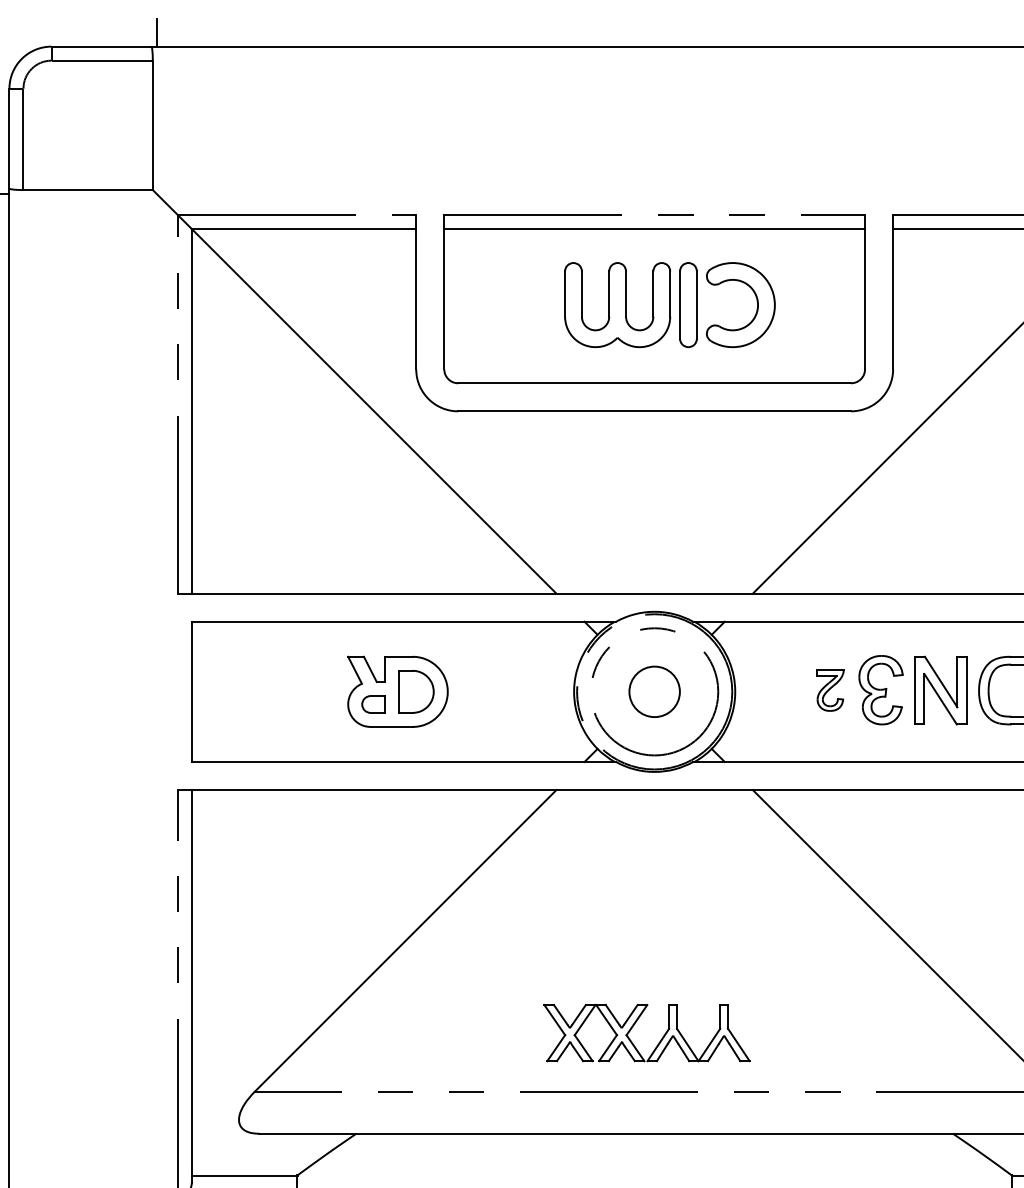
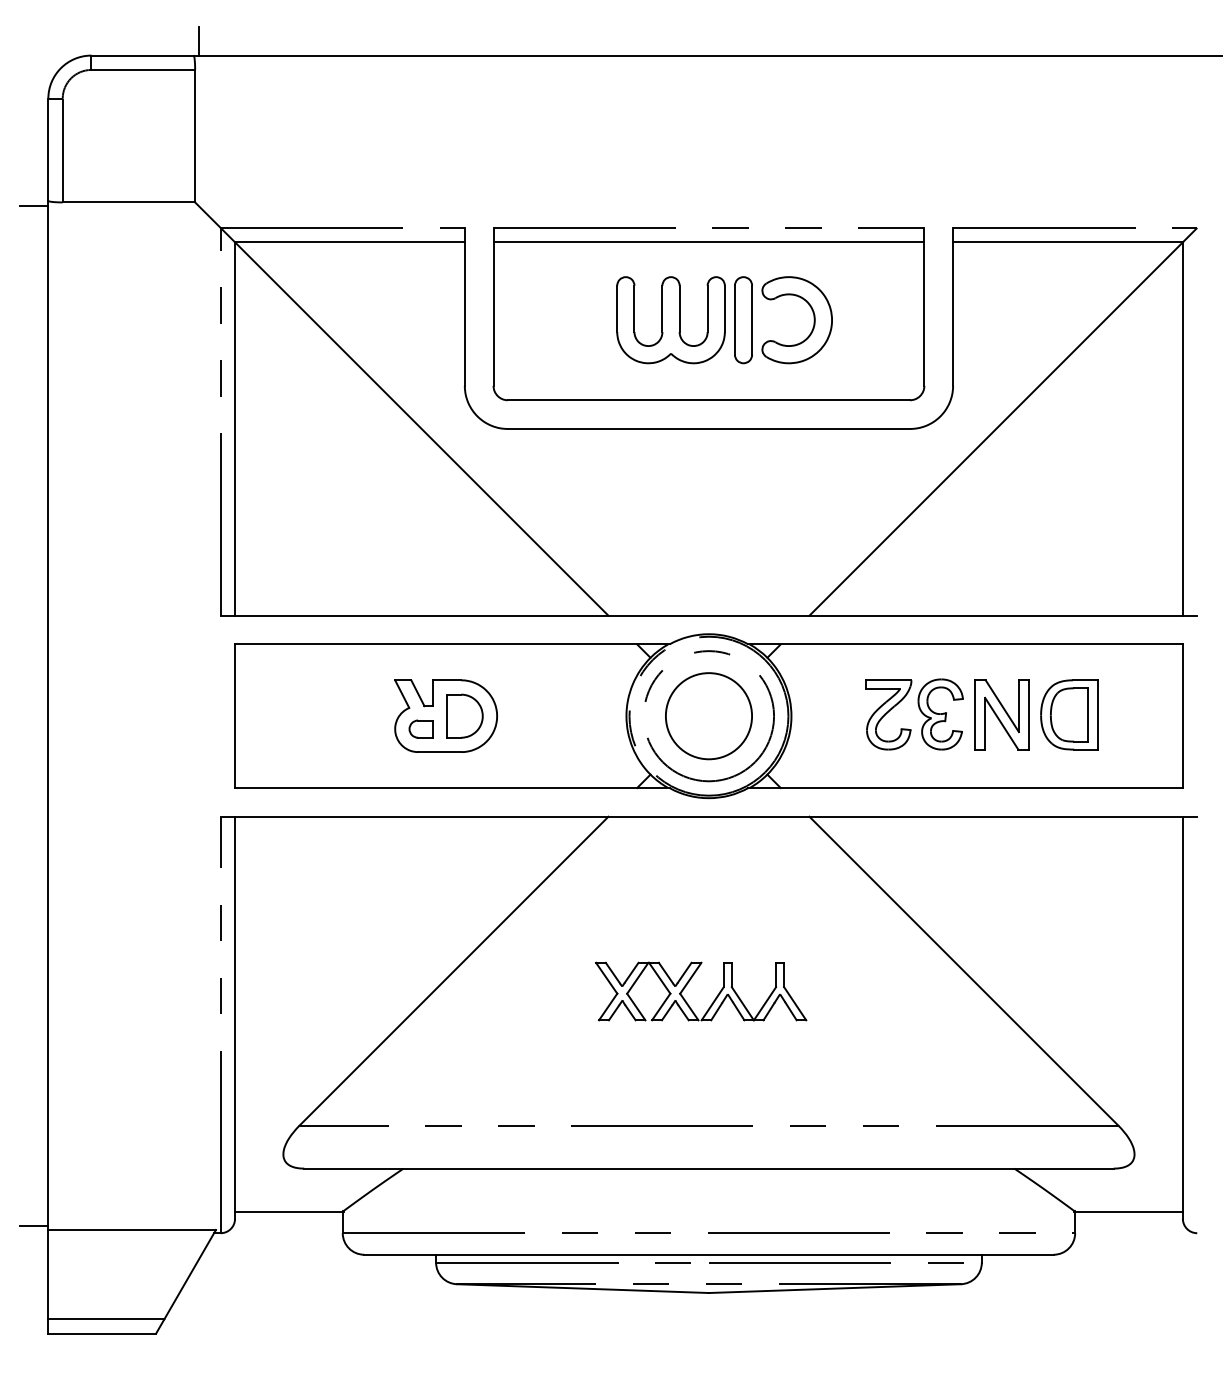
part: (830, 690) -> (888, 714), size x1.67
circle: (654, 692) -> (708, 716), size x1.67
part: (635, 1024) -> (689, 982), moved

